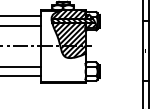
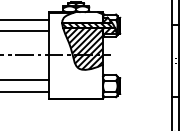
hatch: (69, 14) -> (83, 17), removed

